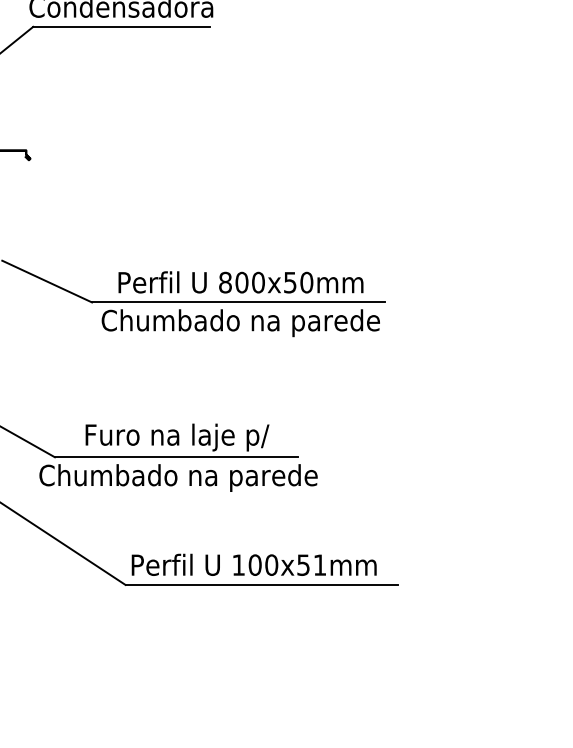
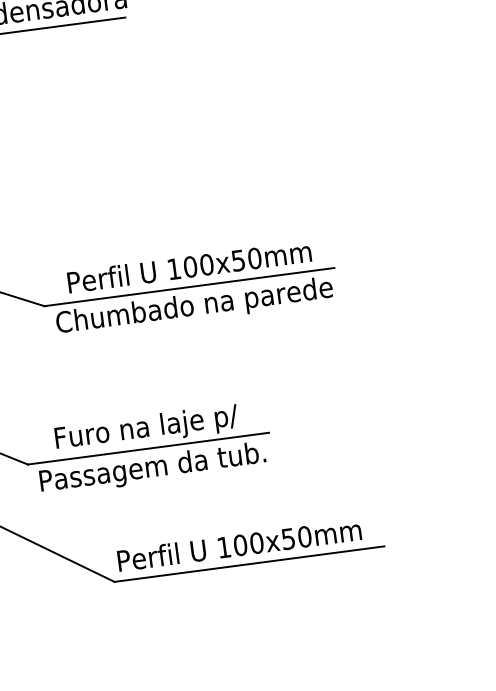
text: (225, 282) -> (174, 268), 800x50mm -> 100x50mm
text: (178, 477) -> (153, 468), Chumbado na parede -> Passagem da tub.
text: (319, 564) -> (304, 536), 100x51mm -> 100x50mm

